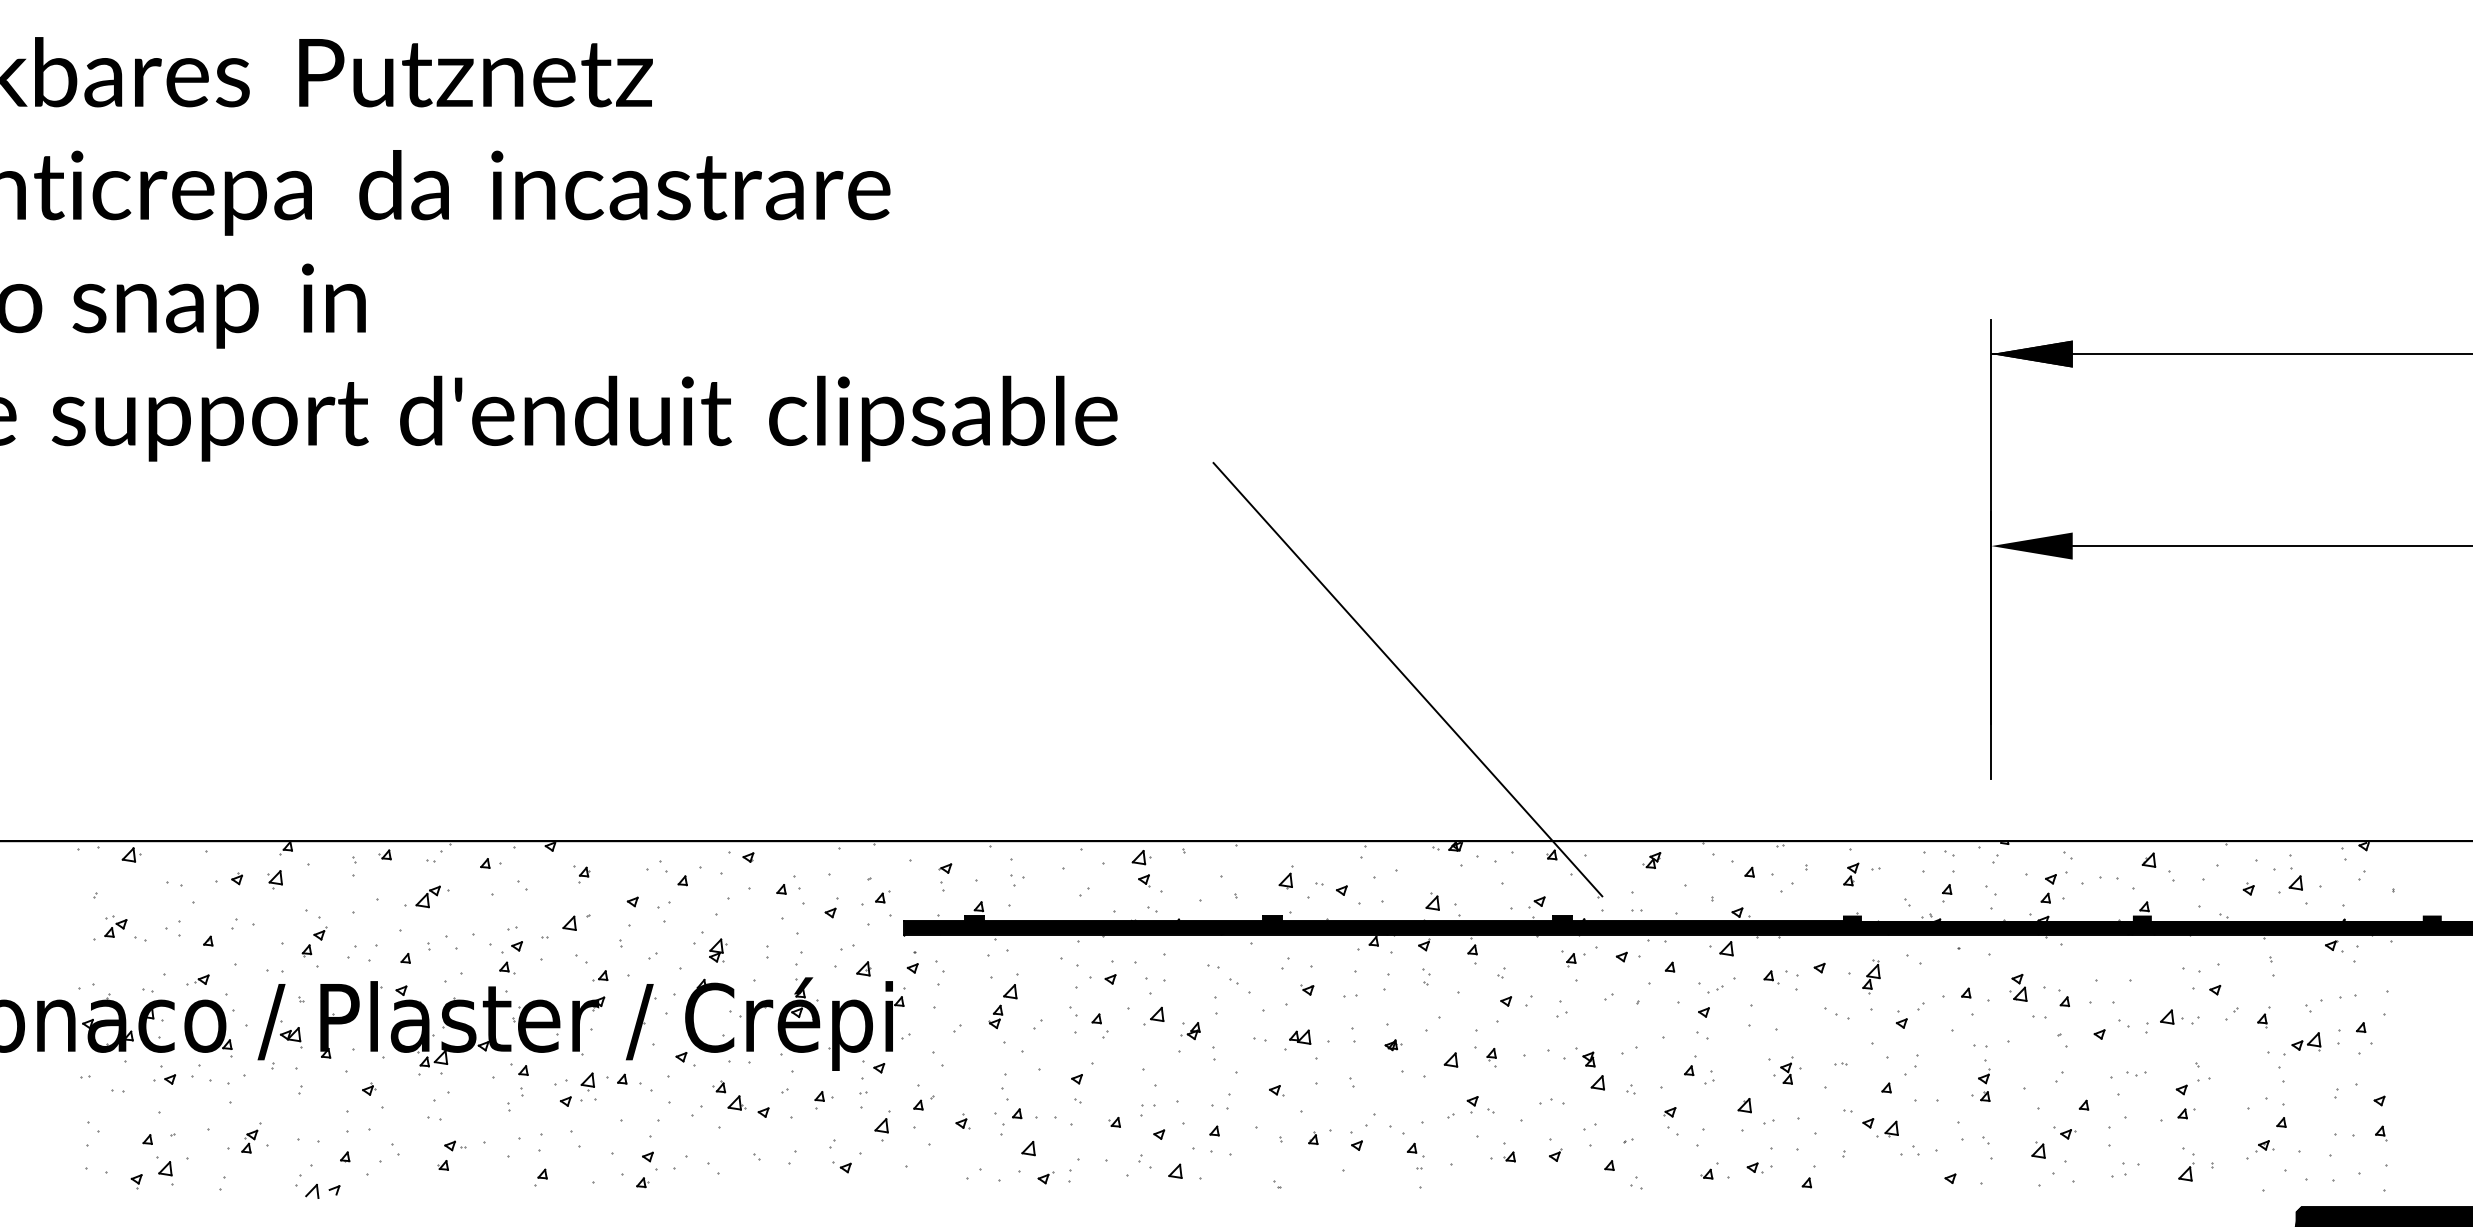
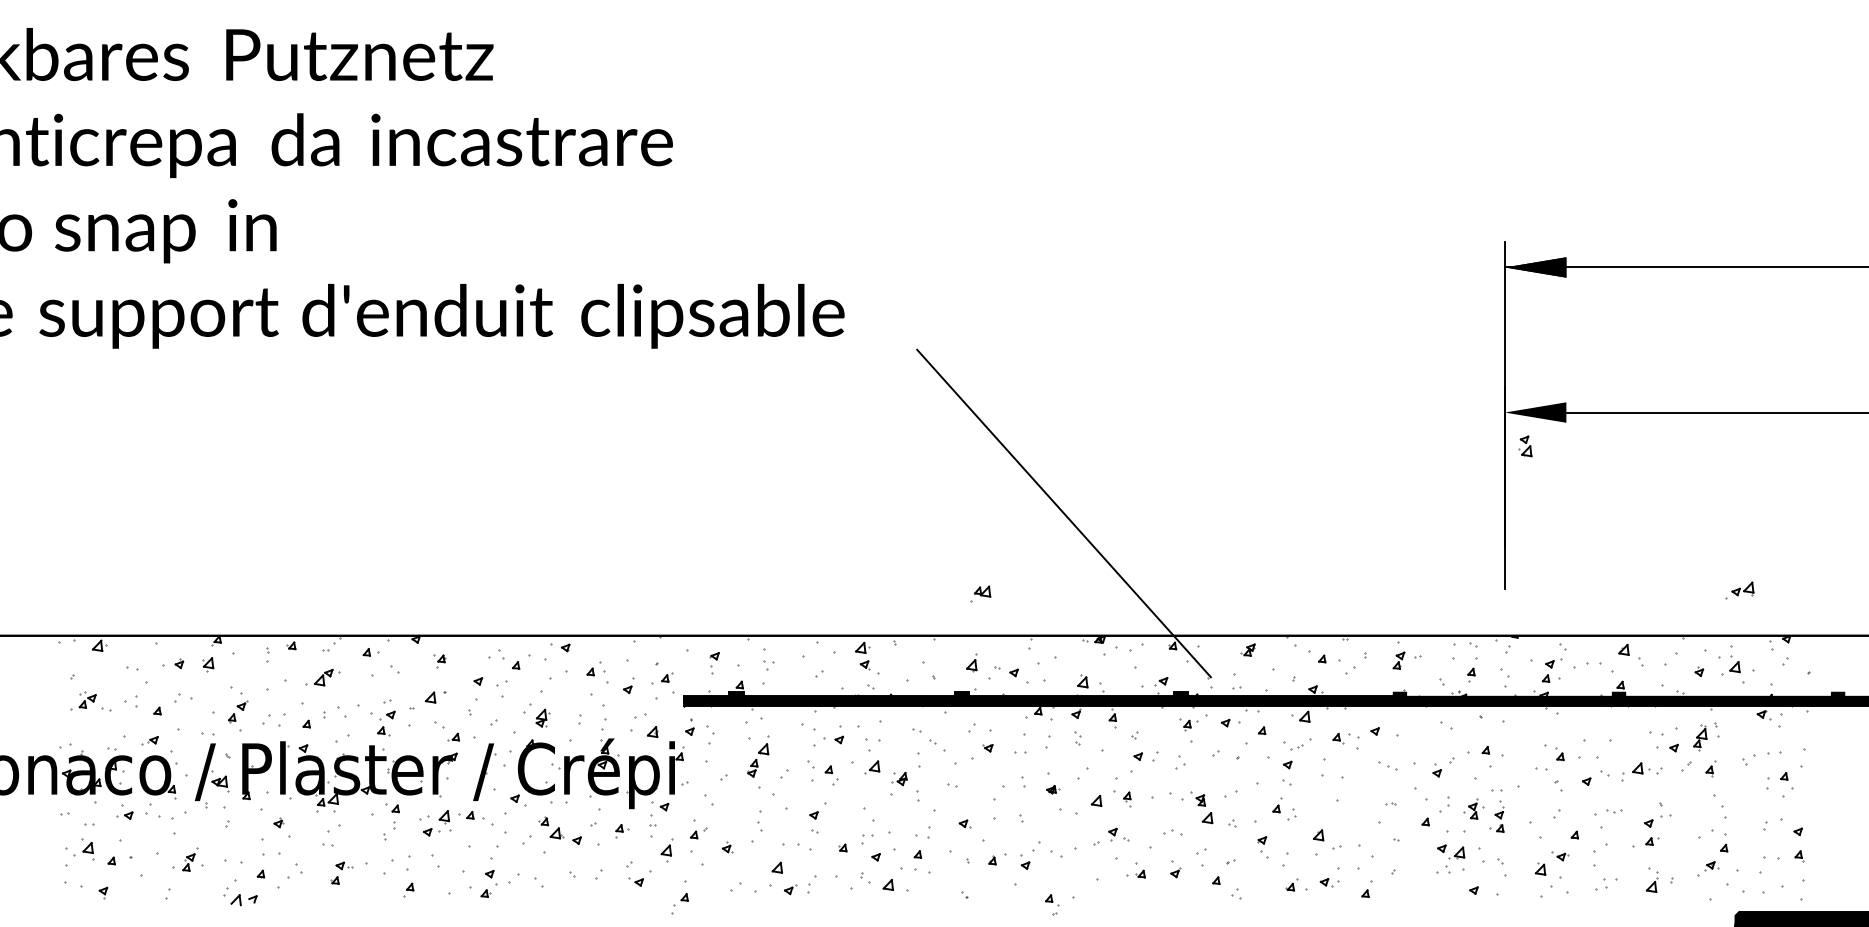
part: (1871, 976) -> (1700, 737), moved
part: (2018, 988) -> (1525, 446), moved
part: (1297, 1039) -> (980, 593), moved
part: (2301, 1043) -> (1739, 590), moved
part: (1787, 1070) -> (1473, 808), moved
part: (1010, 1121) -> (679, 903), moved
part: (1880, 1126) -> (1451, 851), moved
part: (1416, 1156) -> (1052, 904), moved
part: (164, 1170) -> (87, 849), moved

